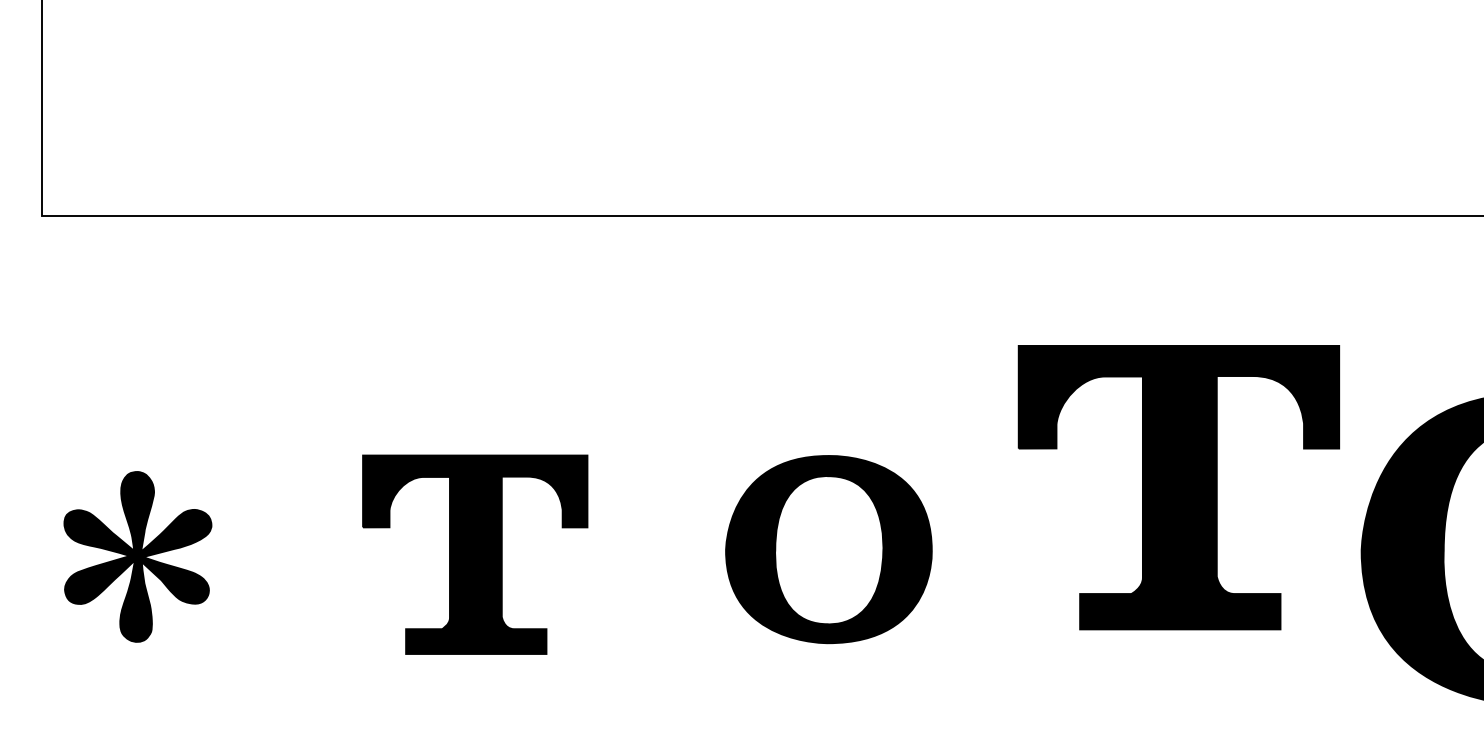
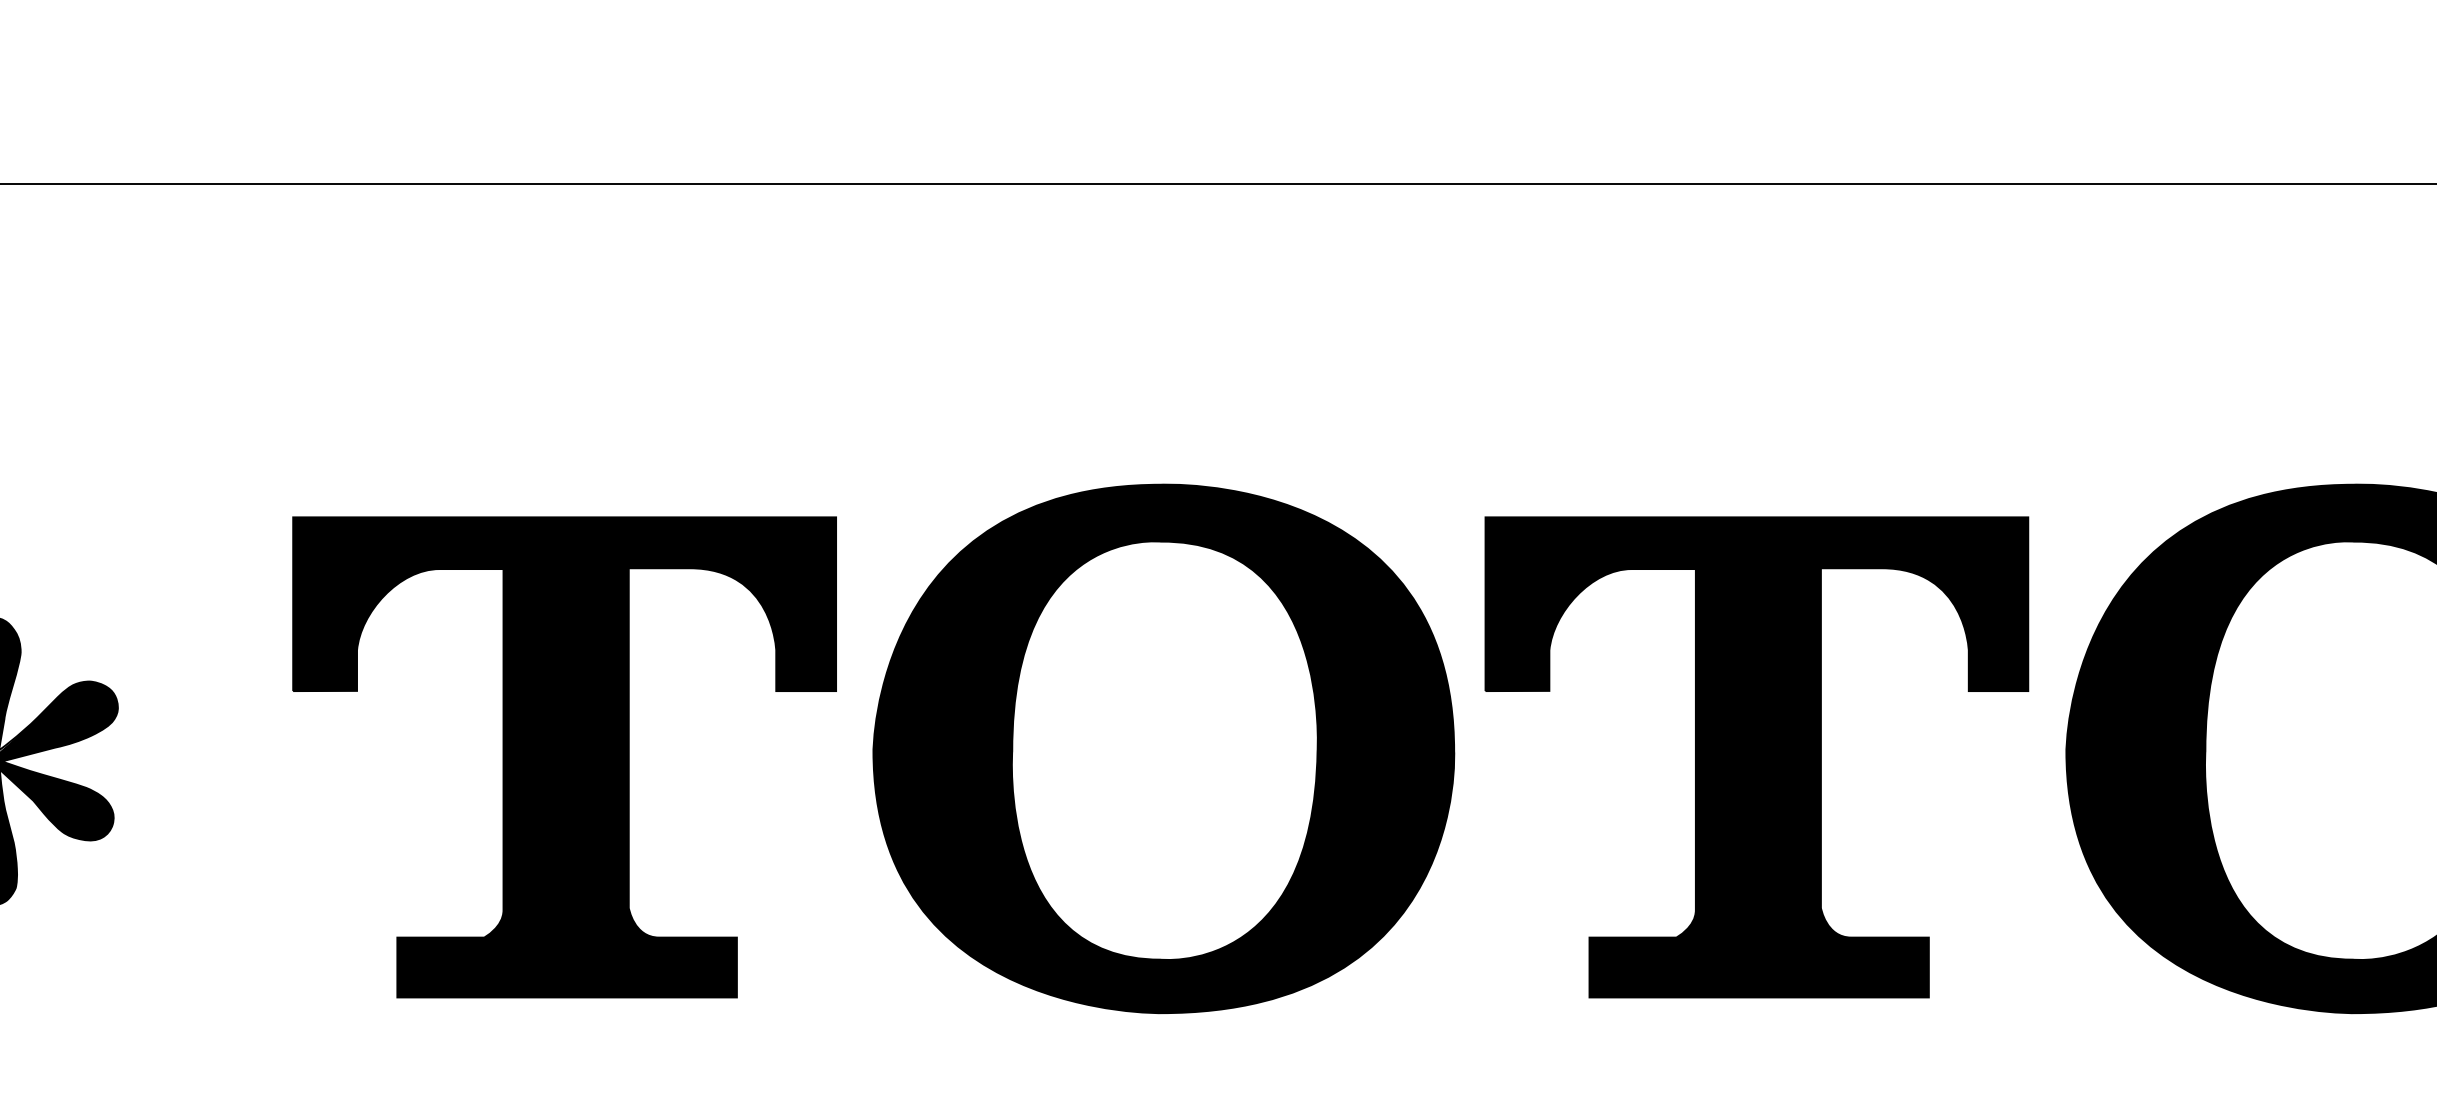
part: (1178, 487) -> (1756, 757), moved
part: (828, 549) -> (1163, 748), size x1.67
part: (475, 554) -> (565, 757), size x1.43

